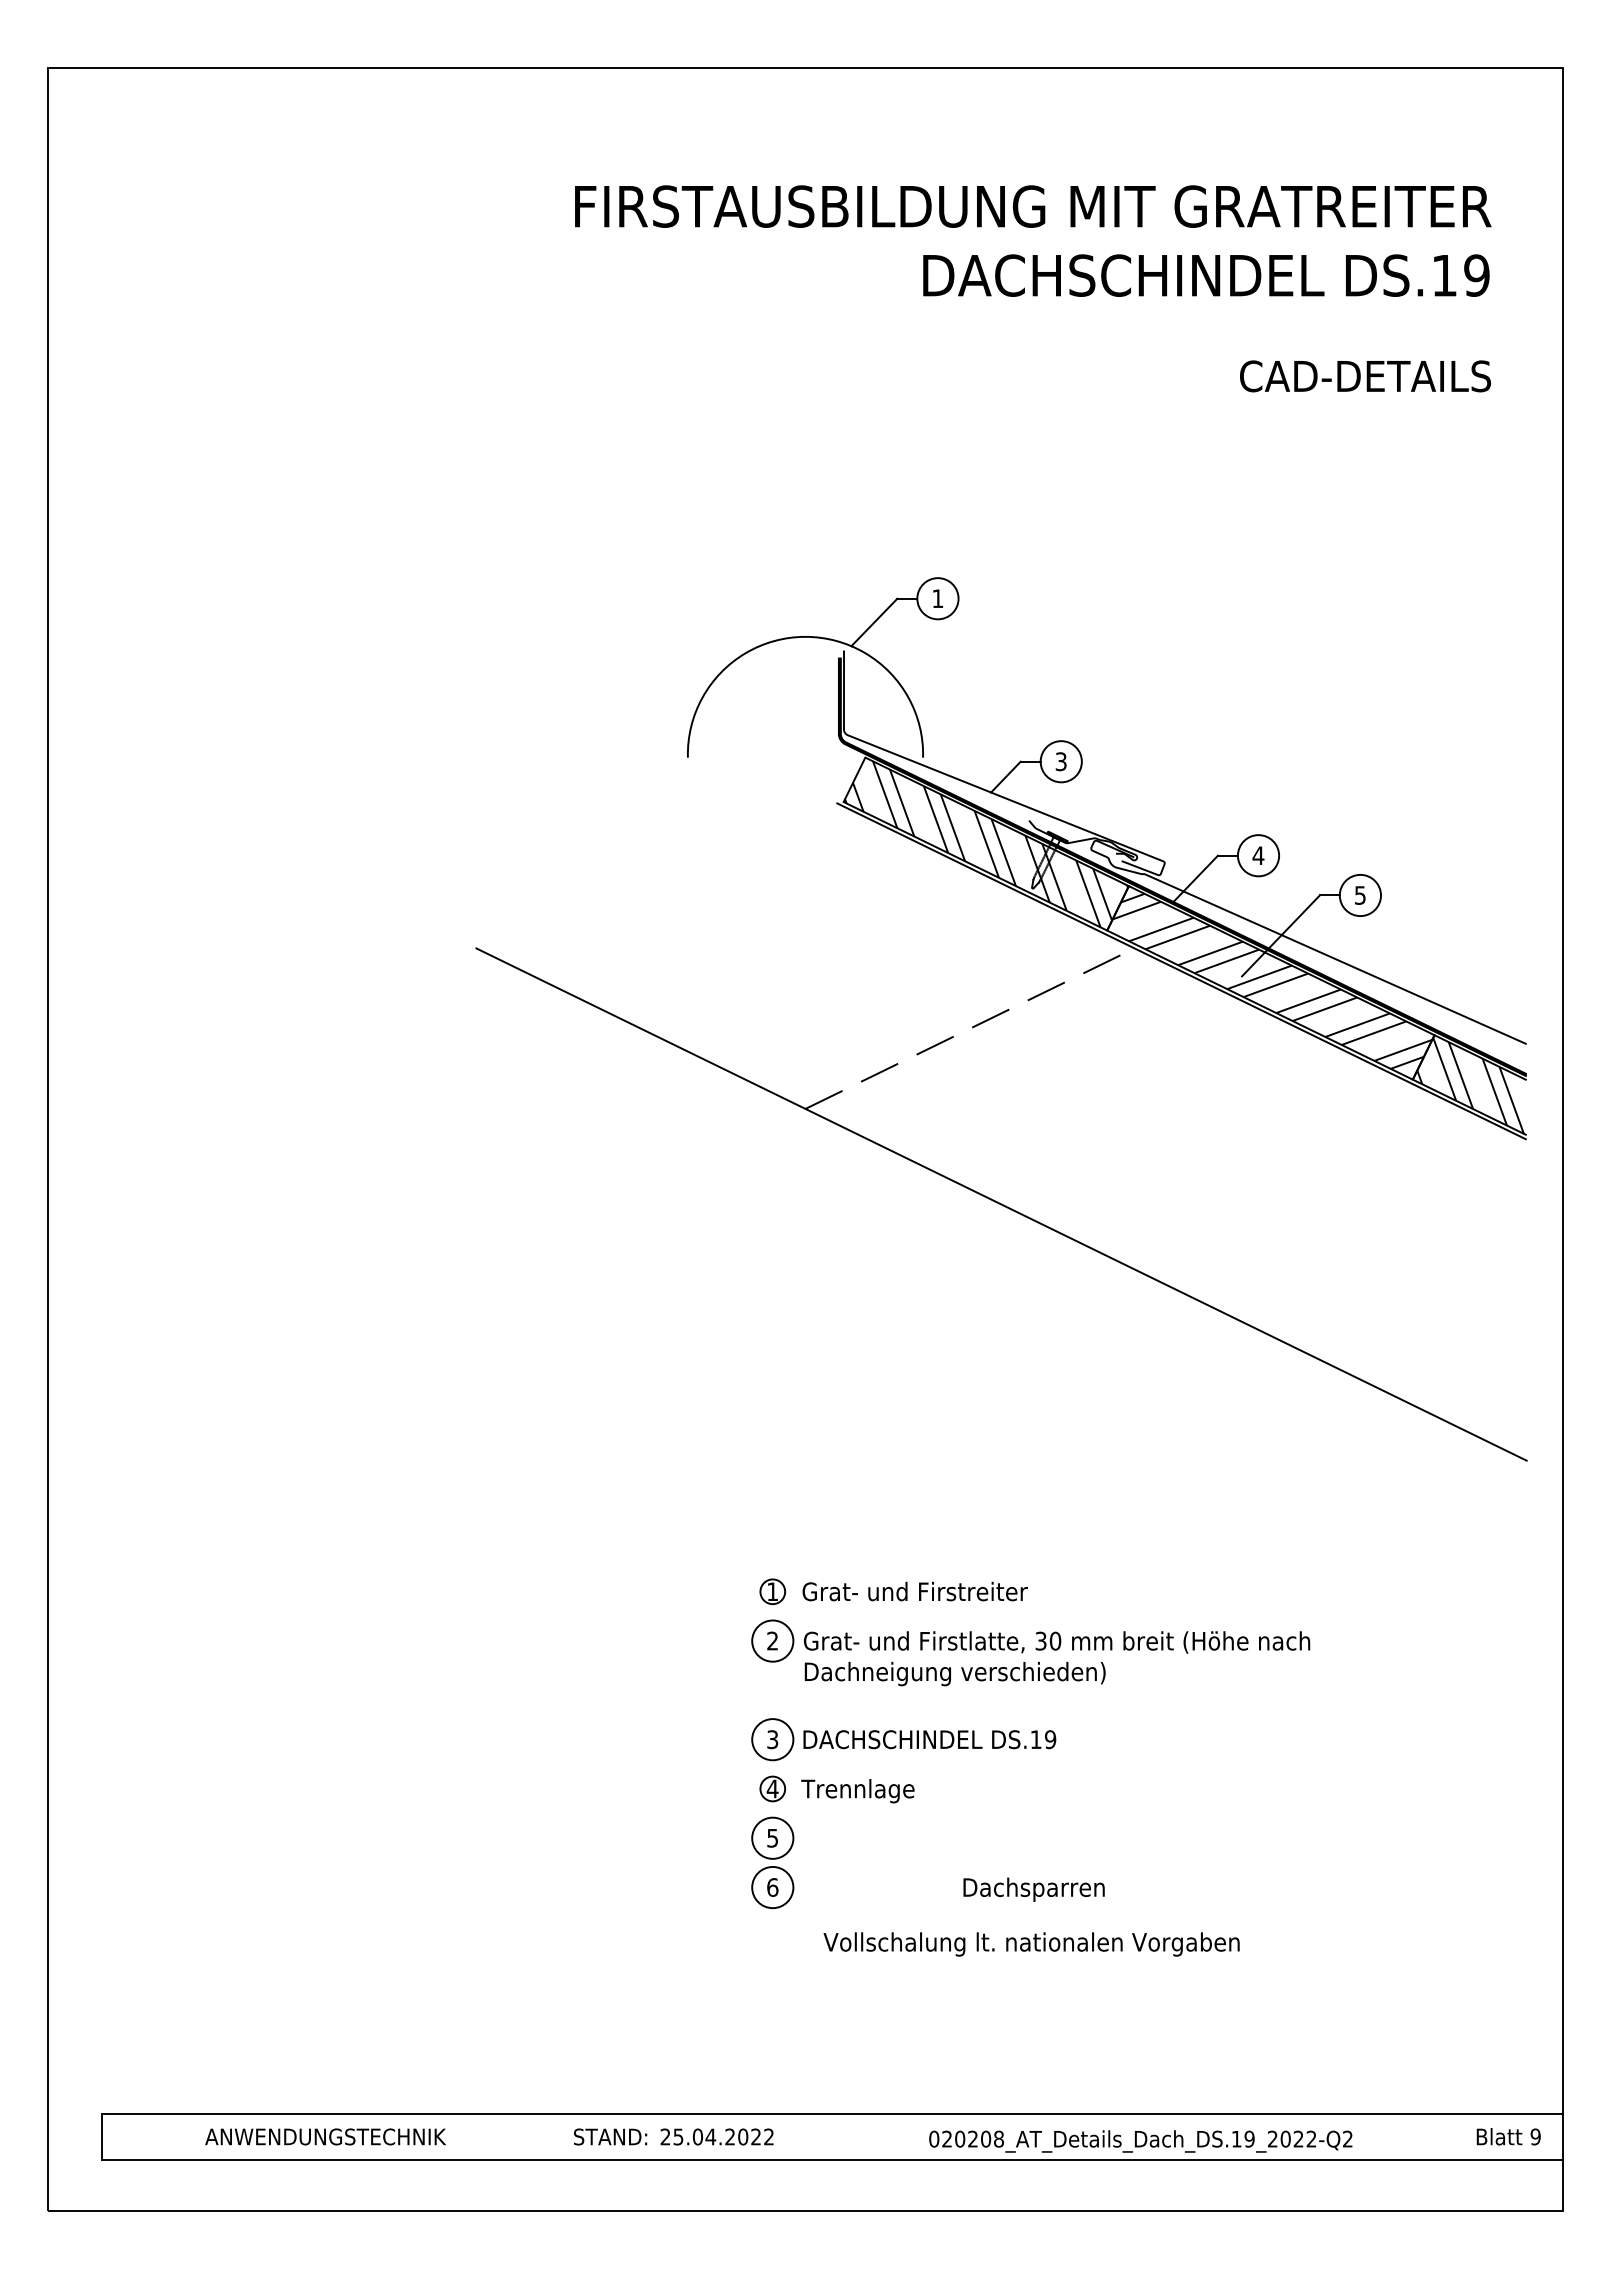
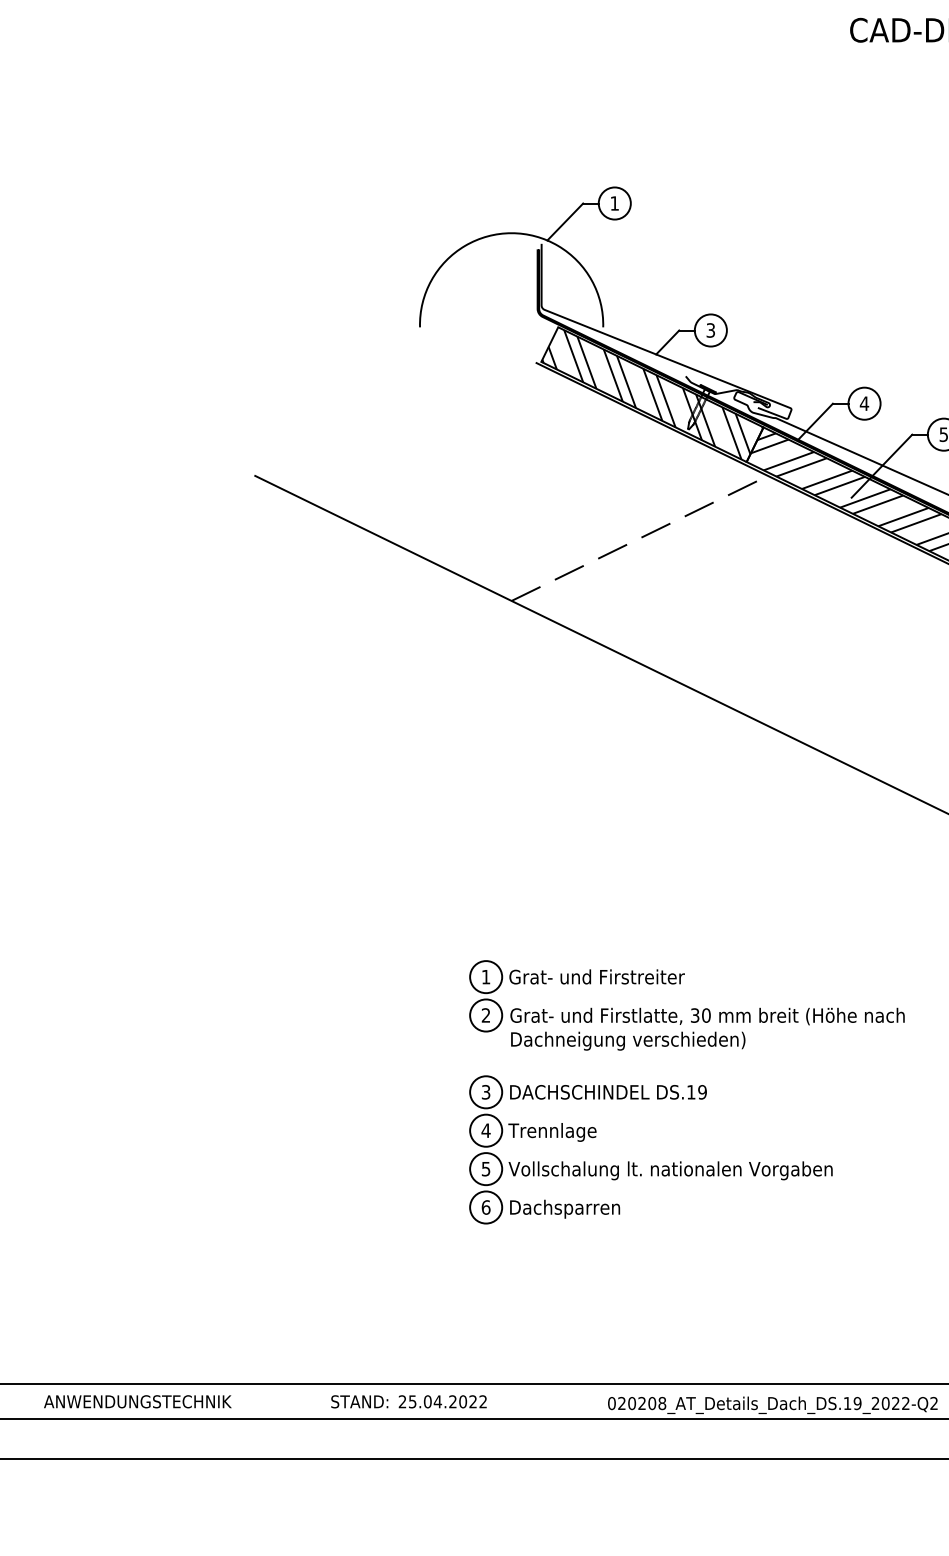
circle: (772, 1591) -> (485, 976), size x1.67
circle: (772, 1788) -> (485, 1130), size x1.67
text: (1033, 1889) -> (564, 1209), moved
text: (1031, 1944) -> (670, 1170), moved

